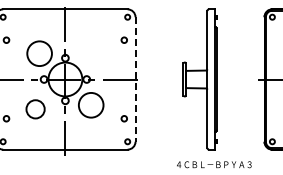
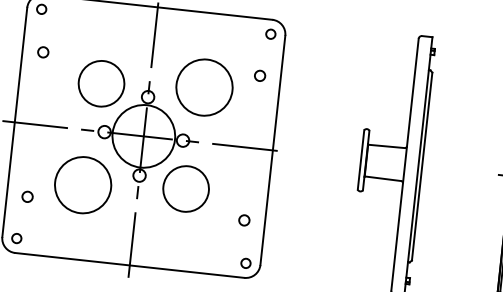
circle: (95, 49) -> (205, 87), added
line: (135, 80) -> (272, 152), dashed -> solid
circle: (35, 109) -> (82, 185), size x1.67

